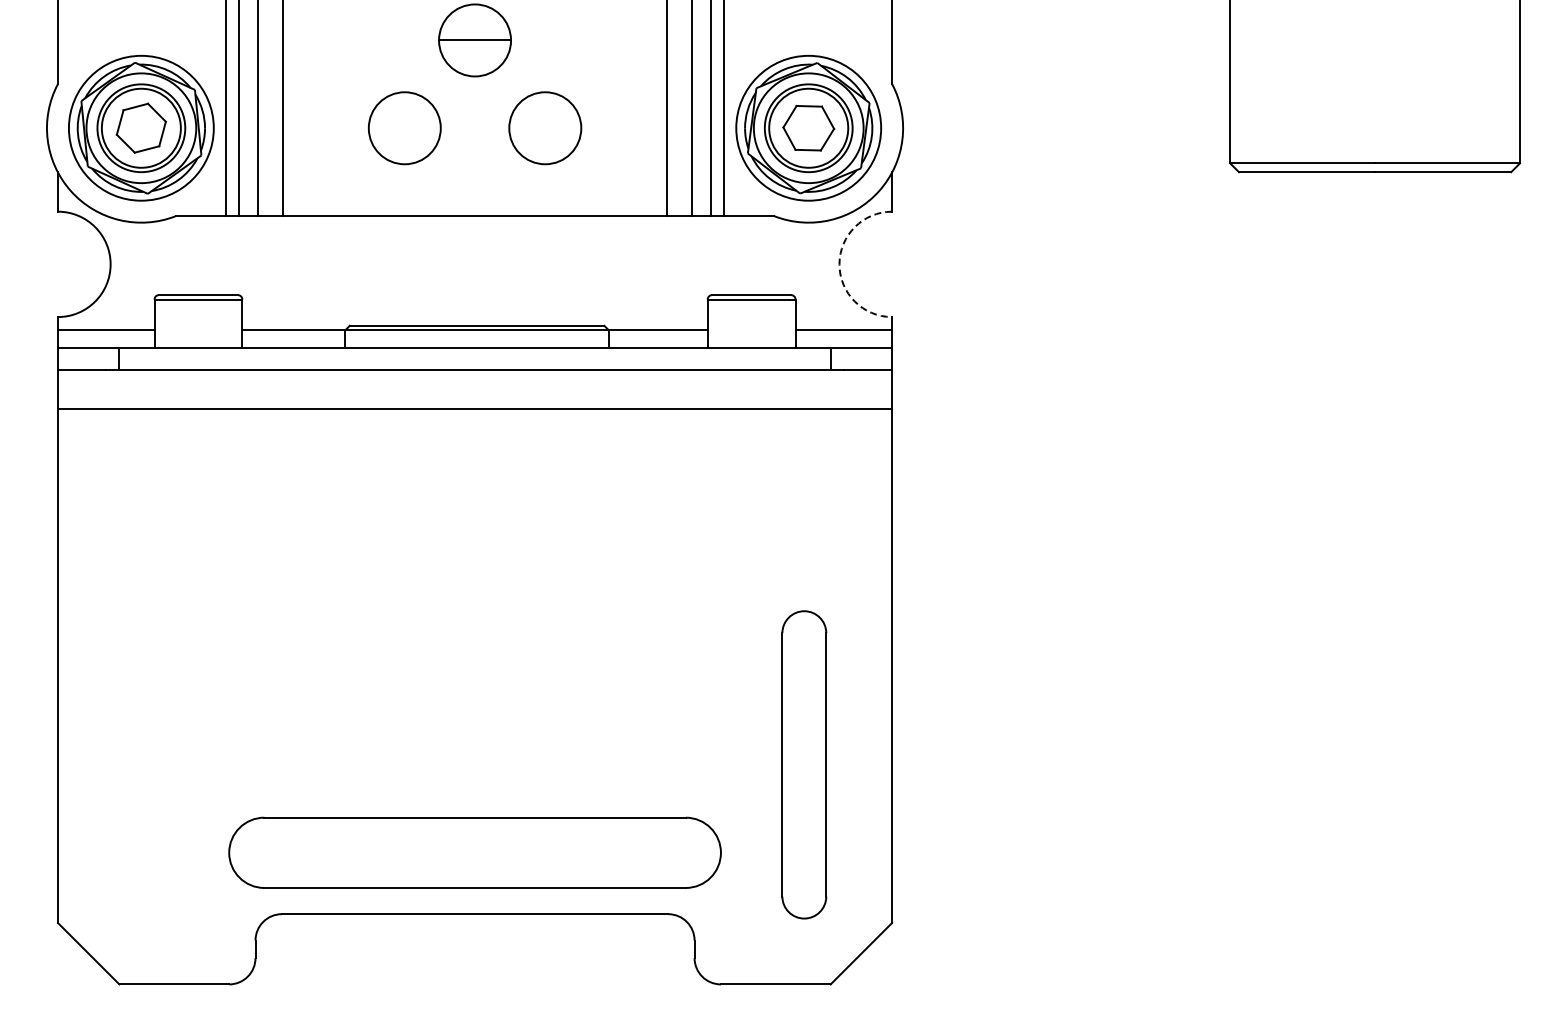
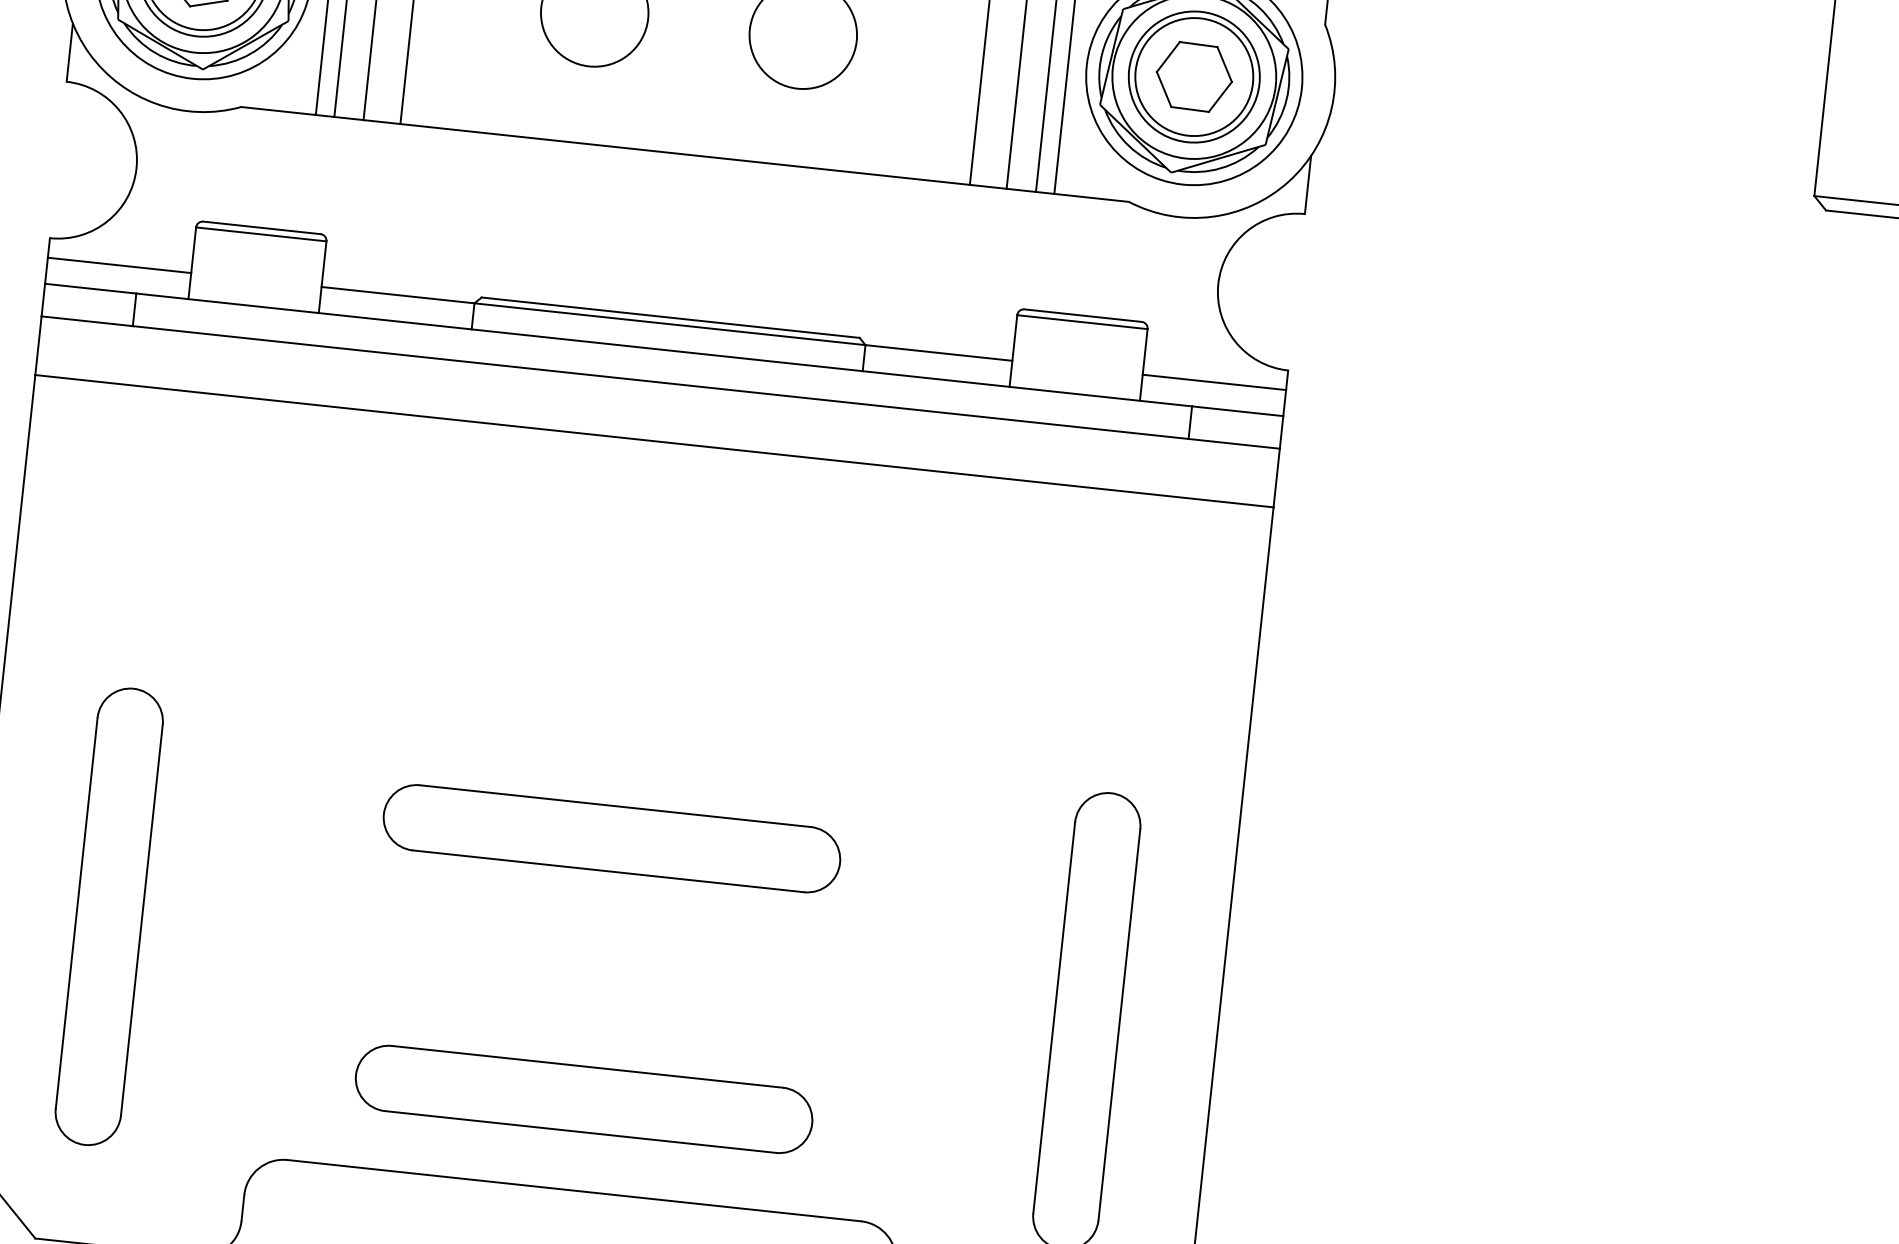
arc: (839, 264) -> (1218, 284), dashed -> solid
part: (474, 676) -> (611, 837), added
part: (145, 764) -> (108, 916), added
part: (474, 852) -> (583, 1099), size x0.62

